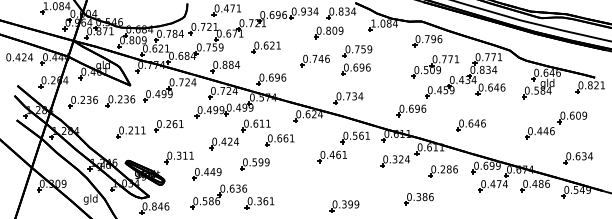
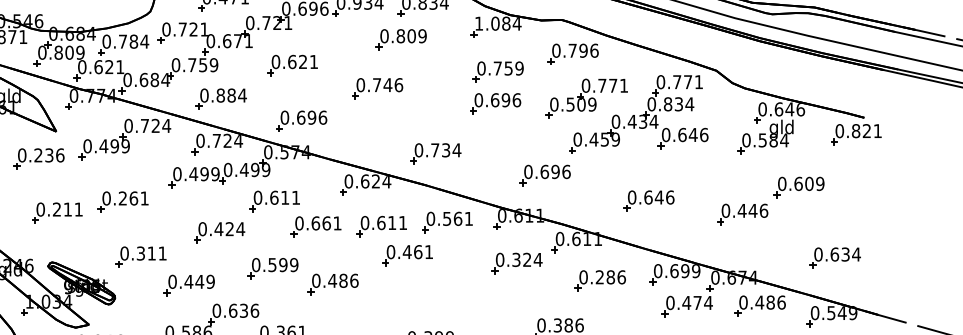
part: (356, 60) -> (496, 87), moved
part: (556, 125) -> (771, 200), moved
part: (316, 140) -> (379, 227), added
part: (289, 173) -> (332, 284), added

